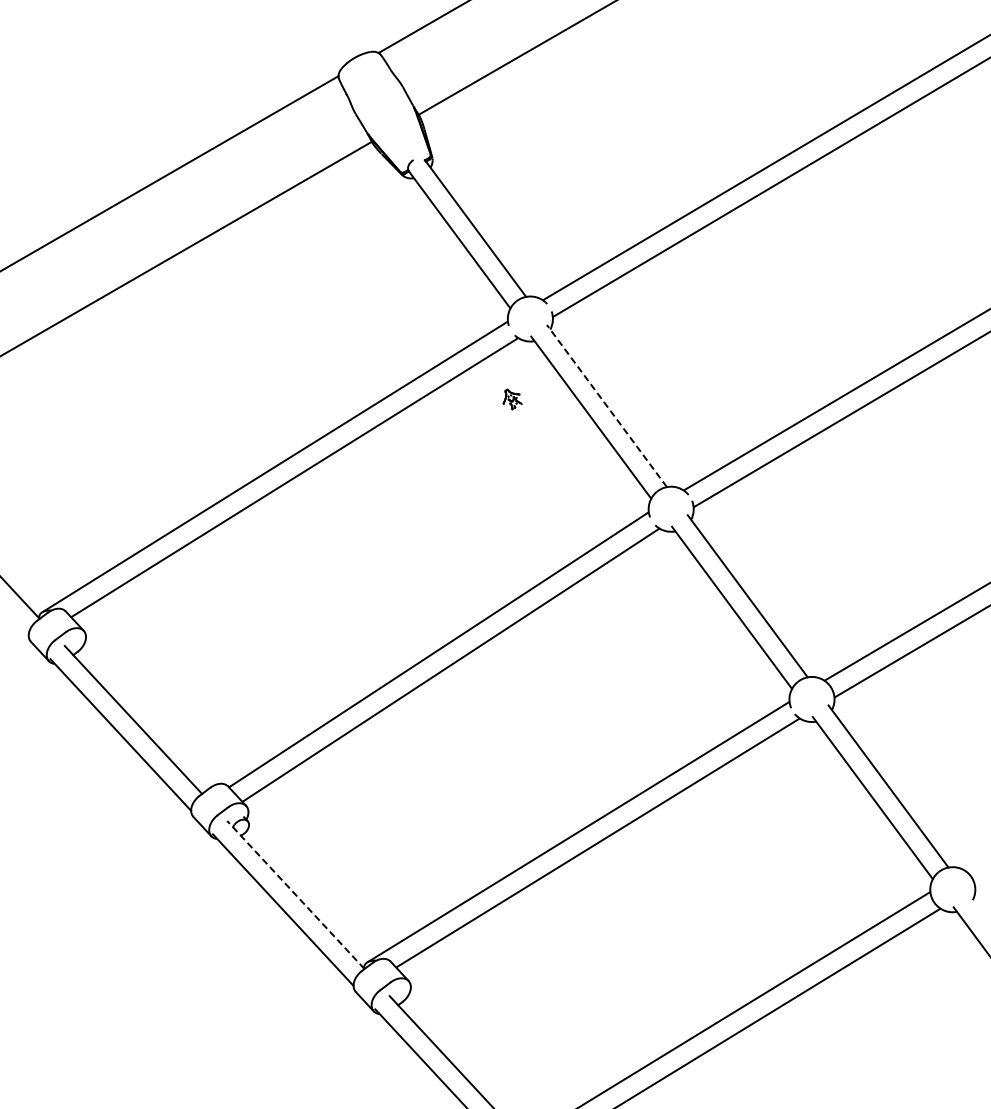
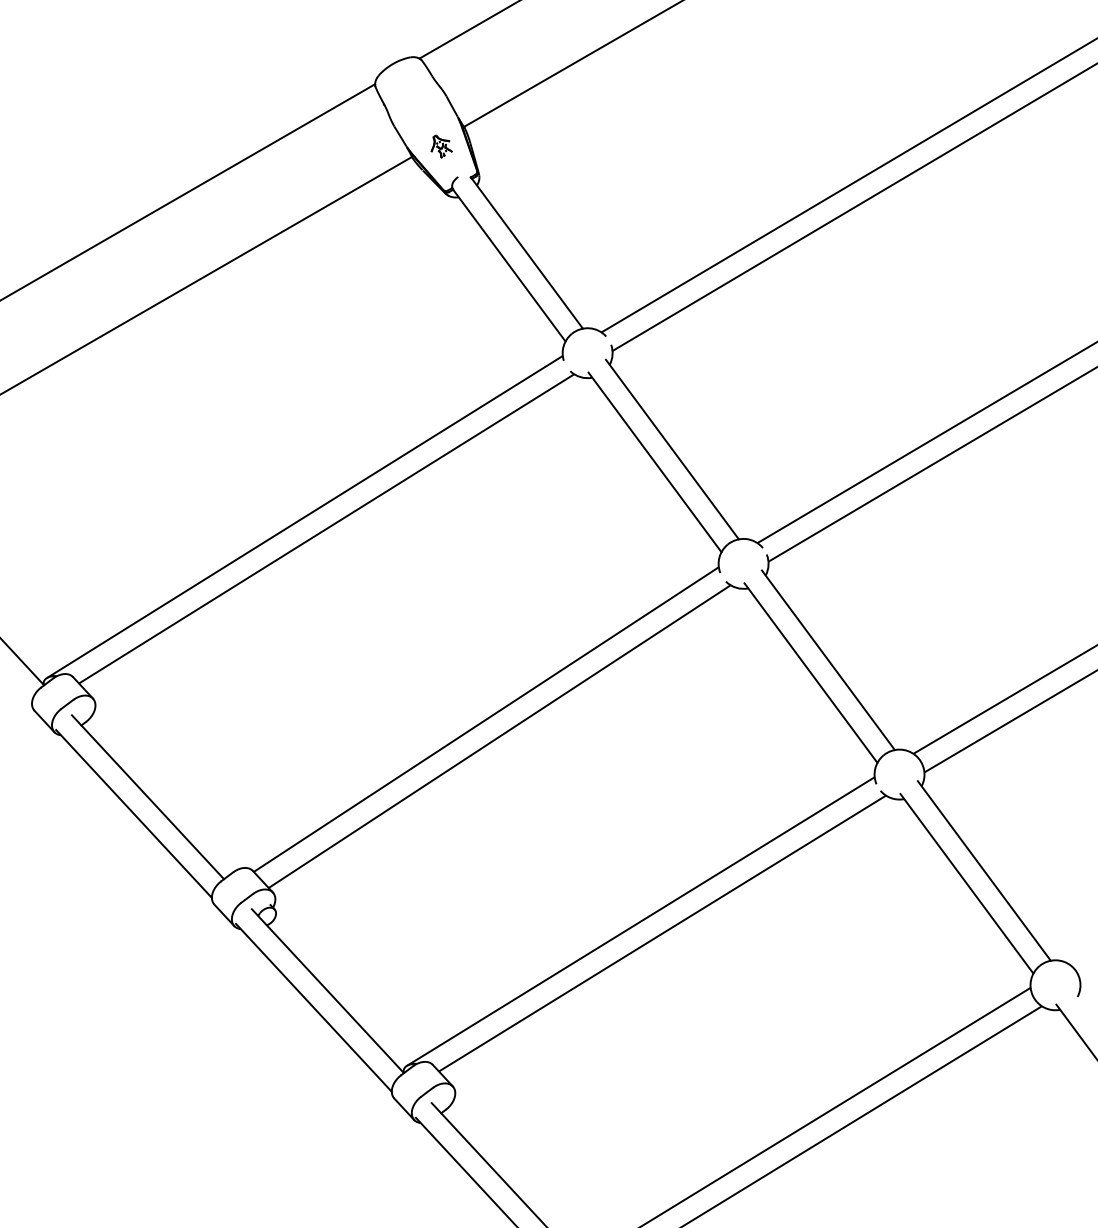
part: (512, 399) -> (441, 146), moved
line: (606, 406) -> (671, 450), dashed -> solid
line: (295, 895) -> (327, 991), dashed -> solid

